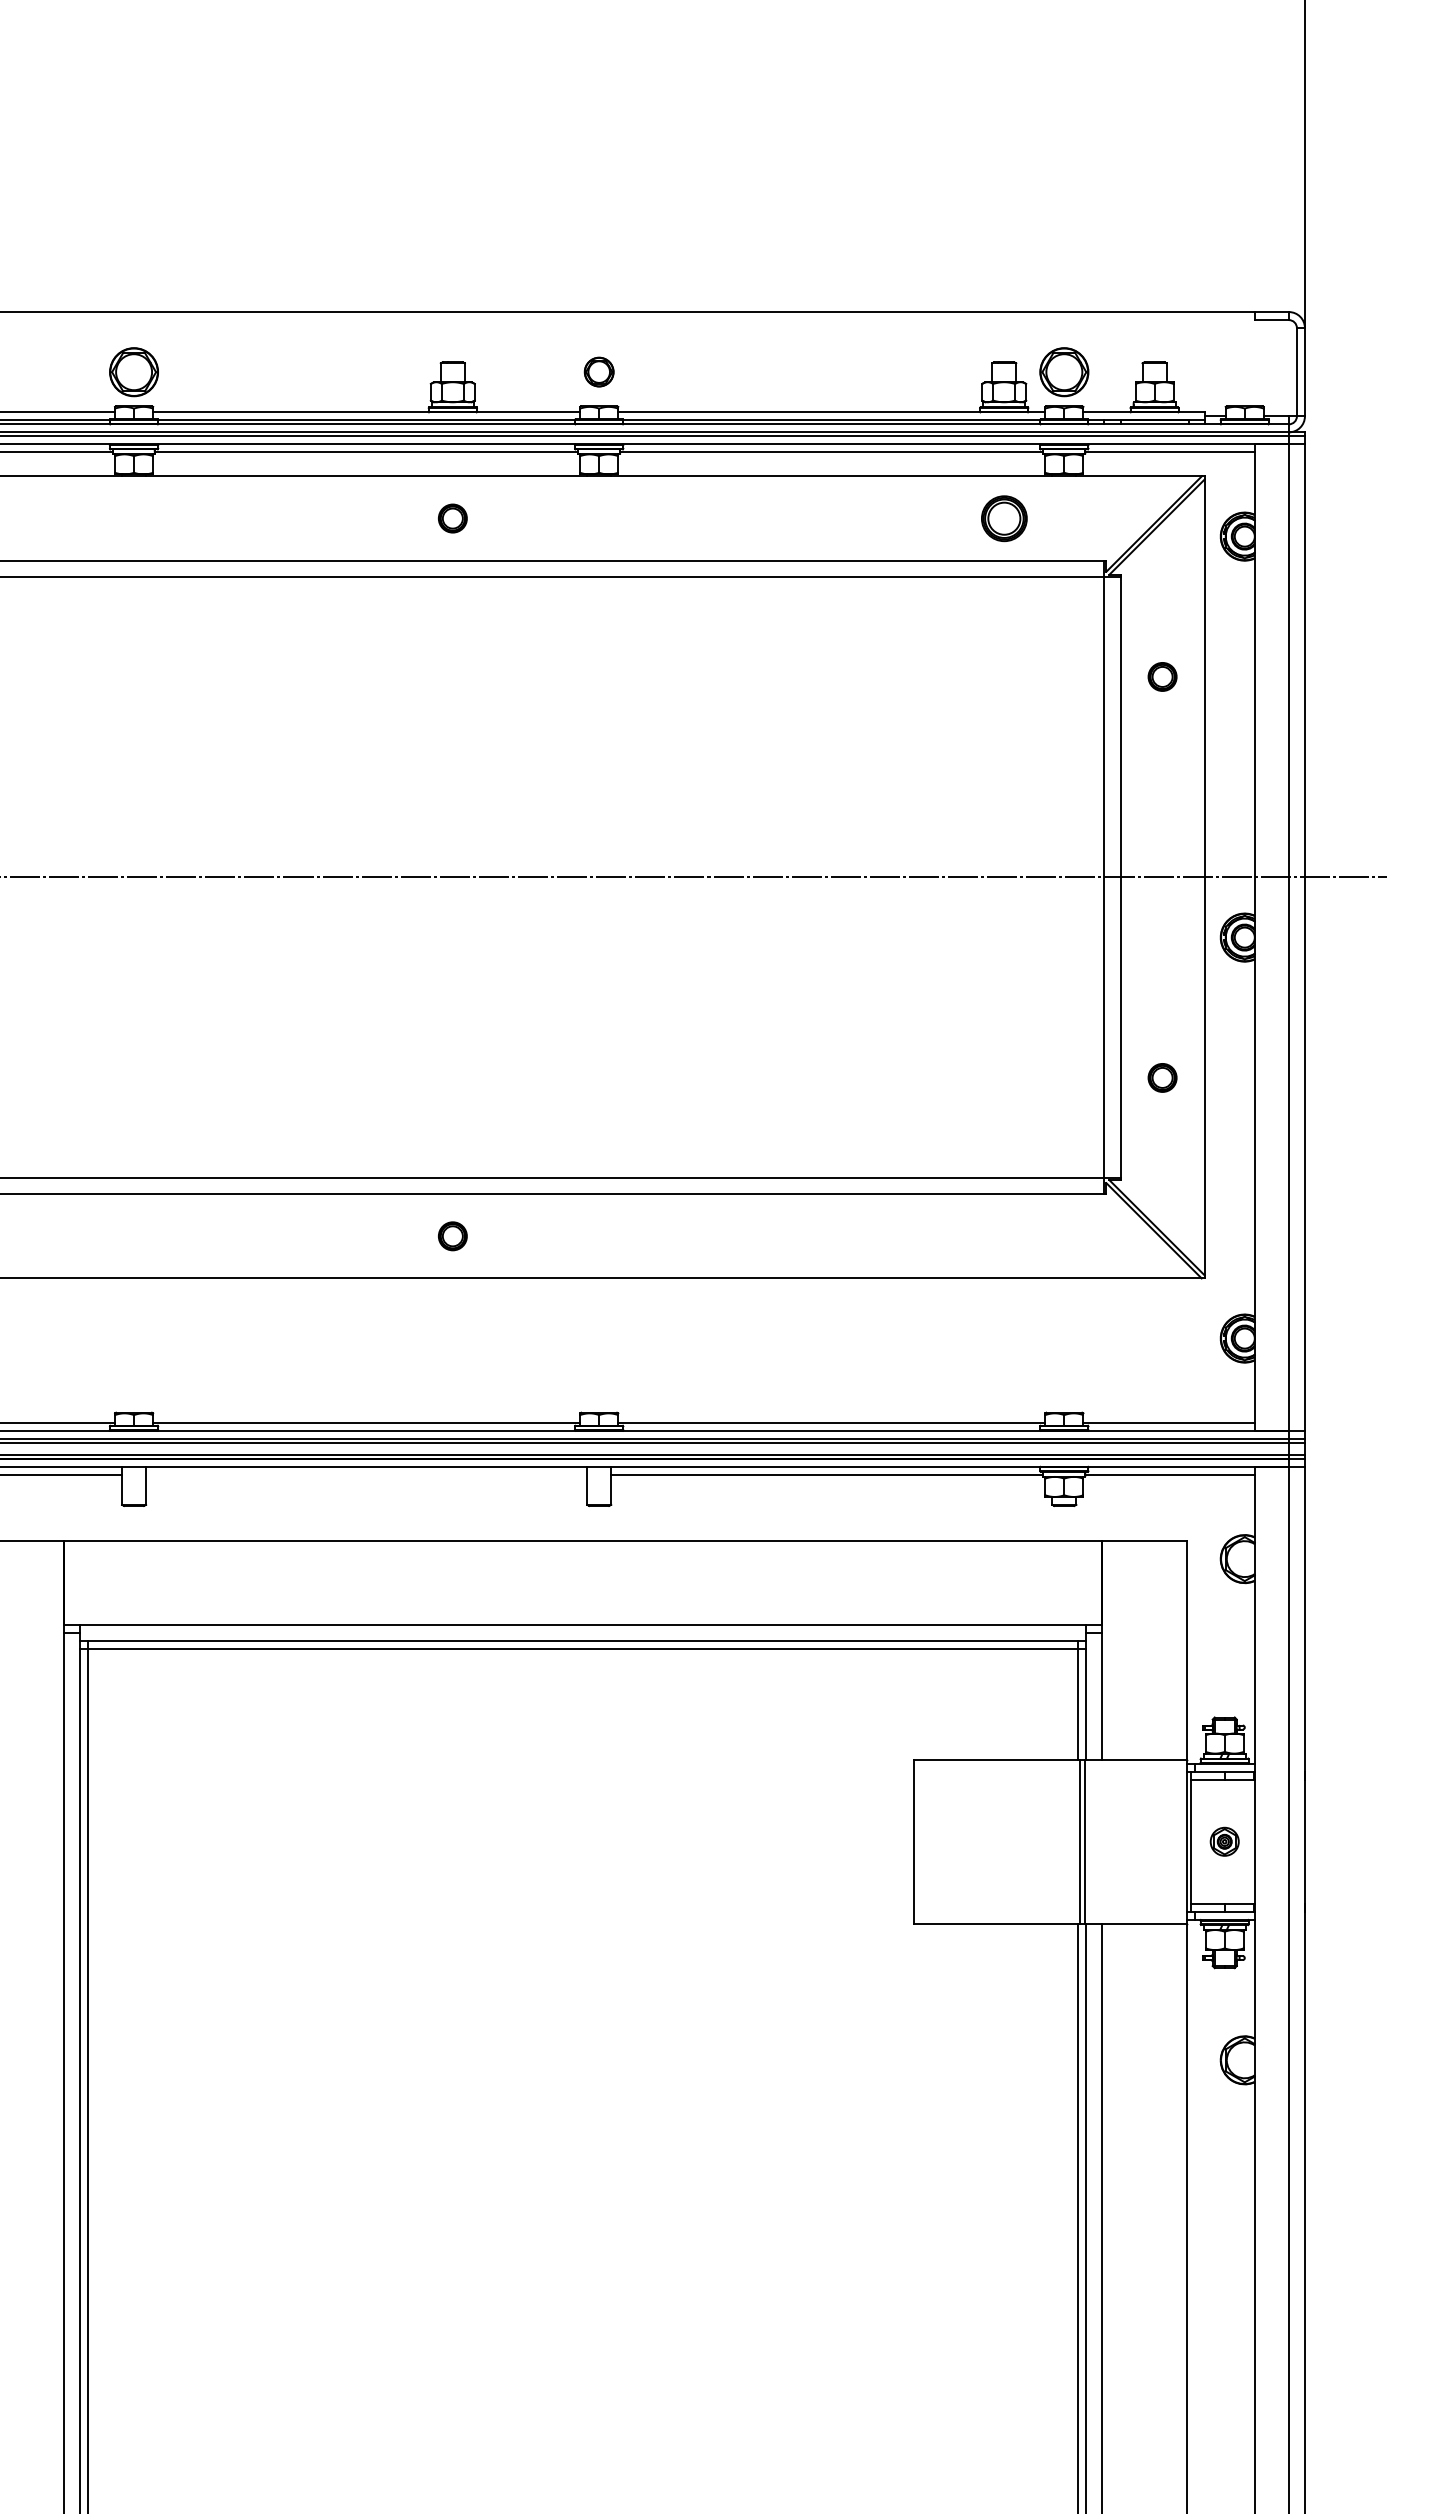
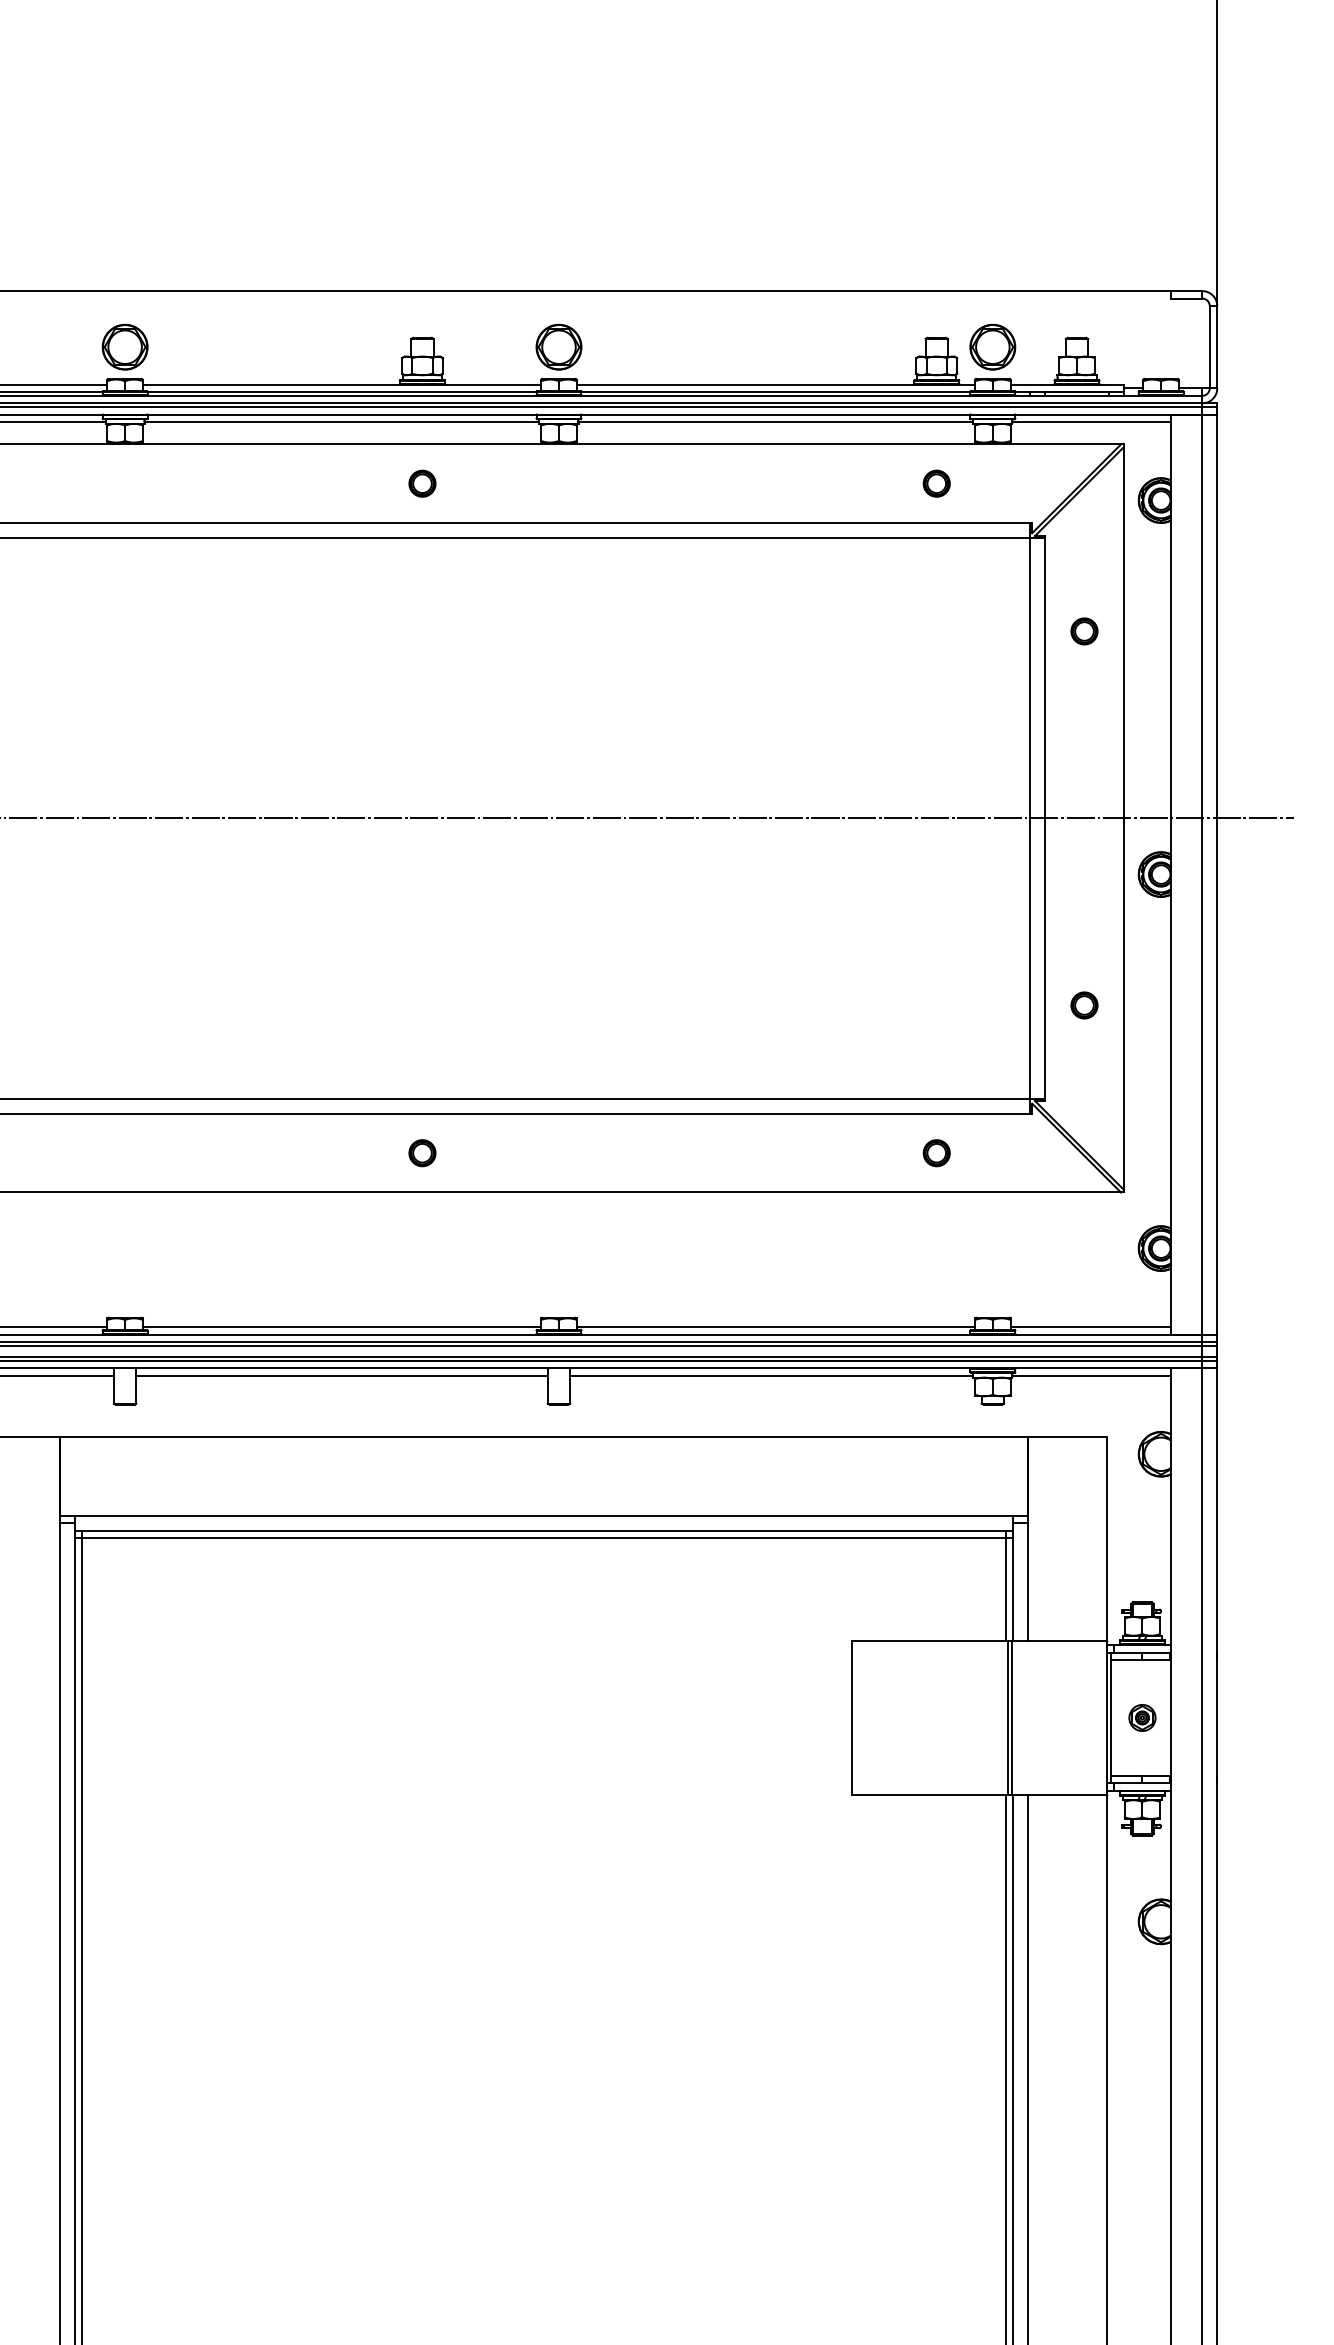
part: (598, 371) -> (558, 346), size x1.67
part: (1003, 518) -> (936, 483), size x0.62
part: (1003, 1236) -> (936, 1153), added
line: (366, 1474) -> (341, 1375), added

